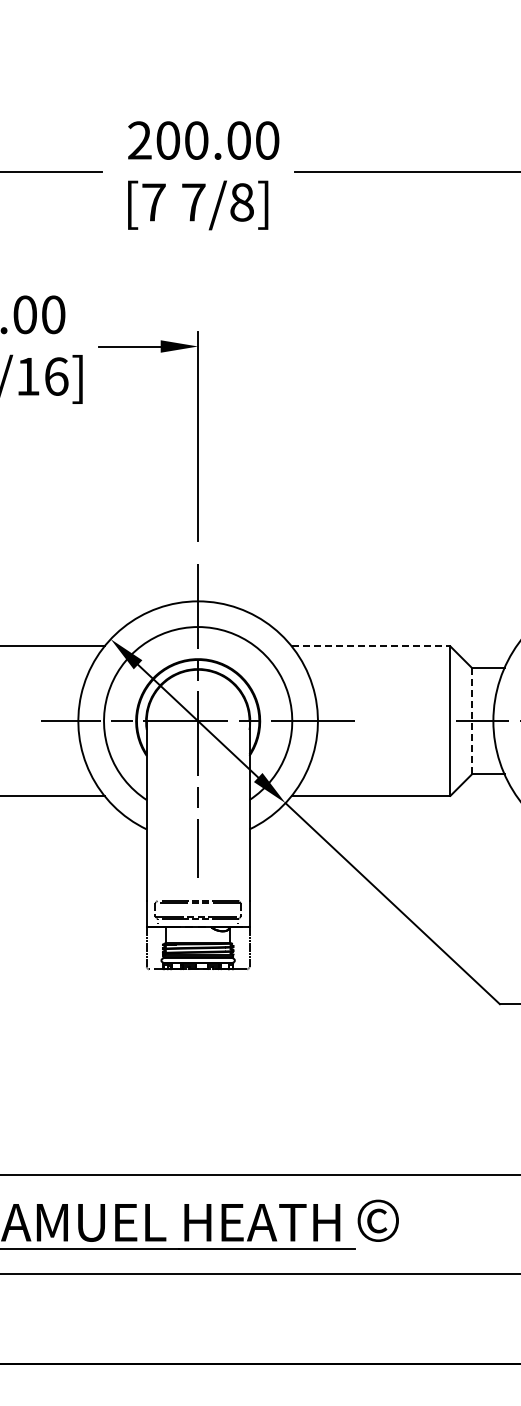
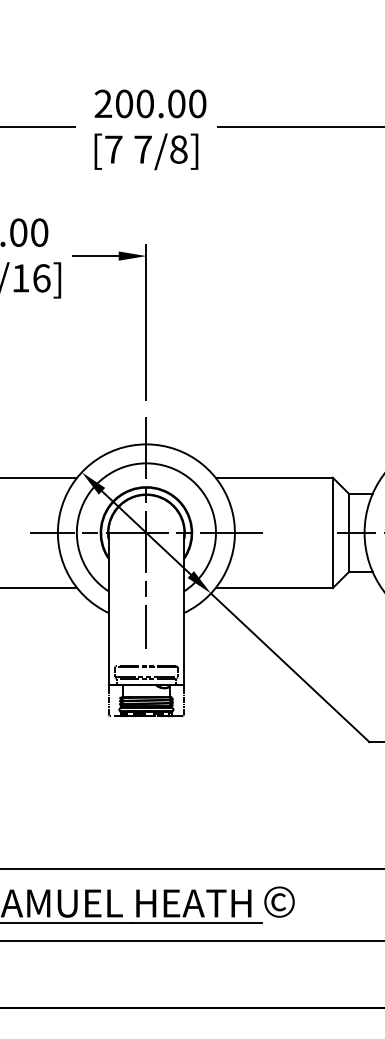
line: (371, 646) -> (274, 477), dashed -> solid
line: (471, 720) -> (348, 532), dashed -> solid

